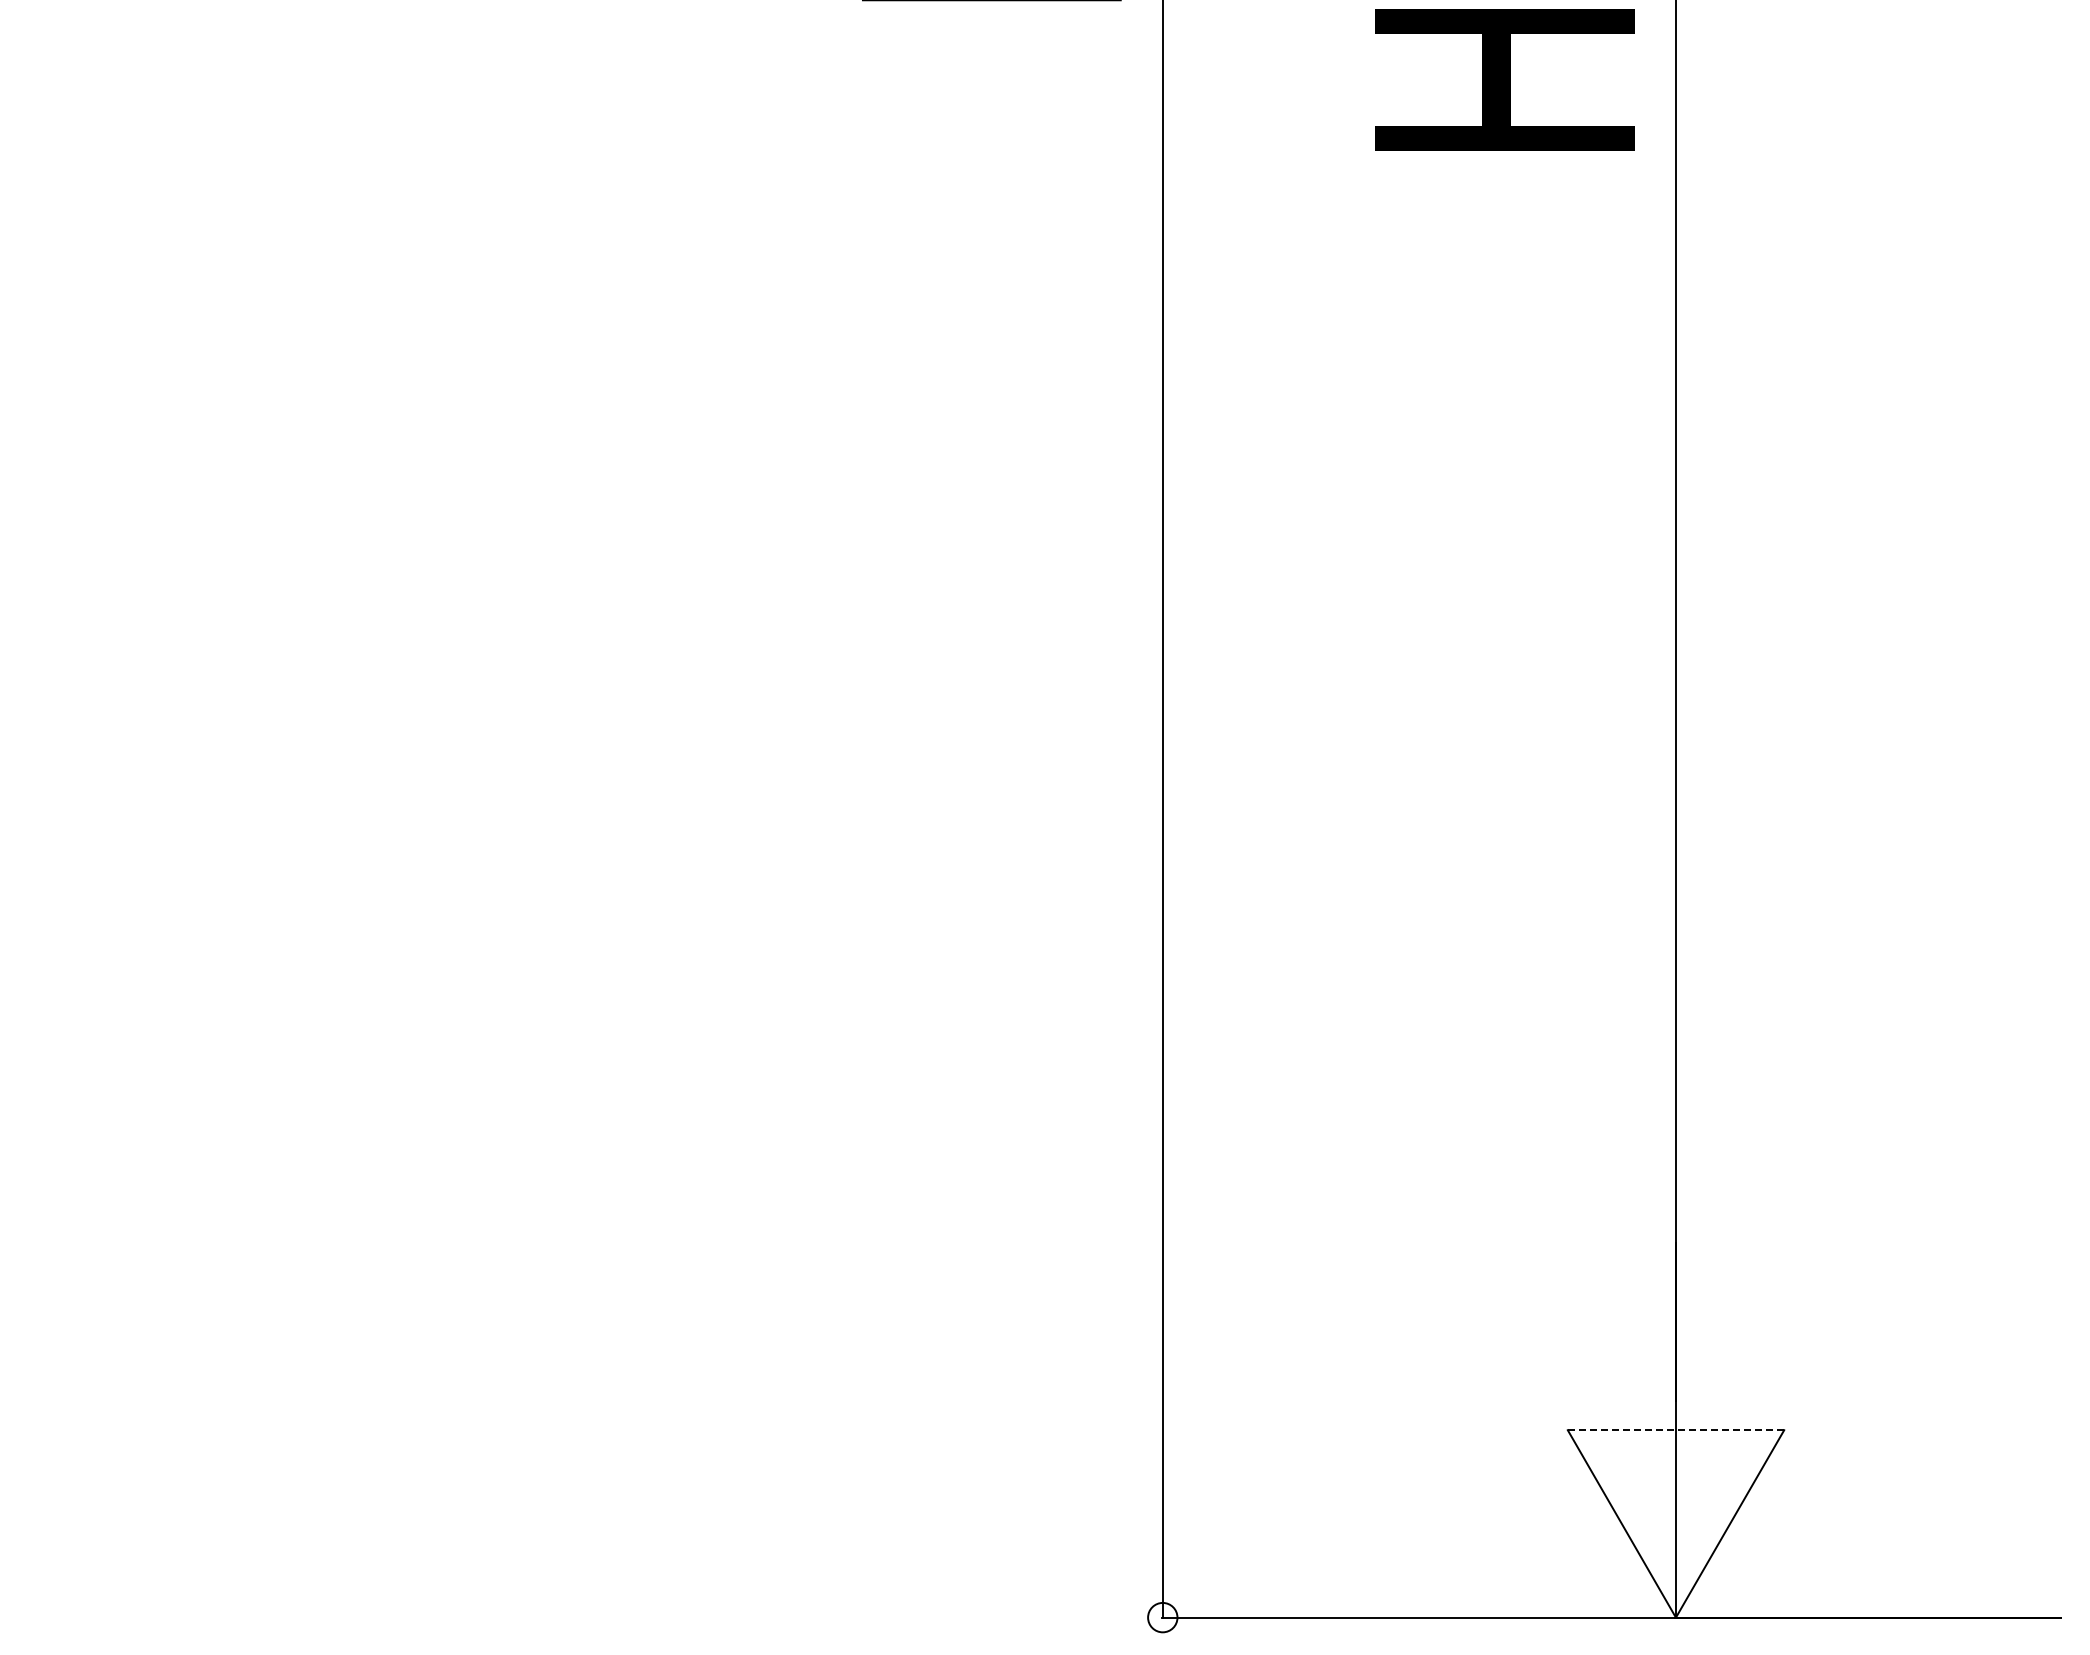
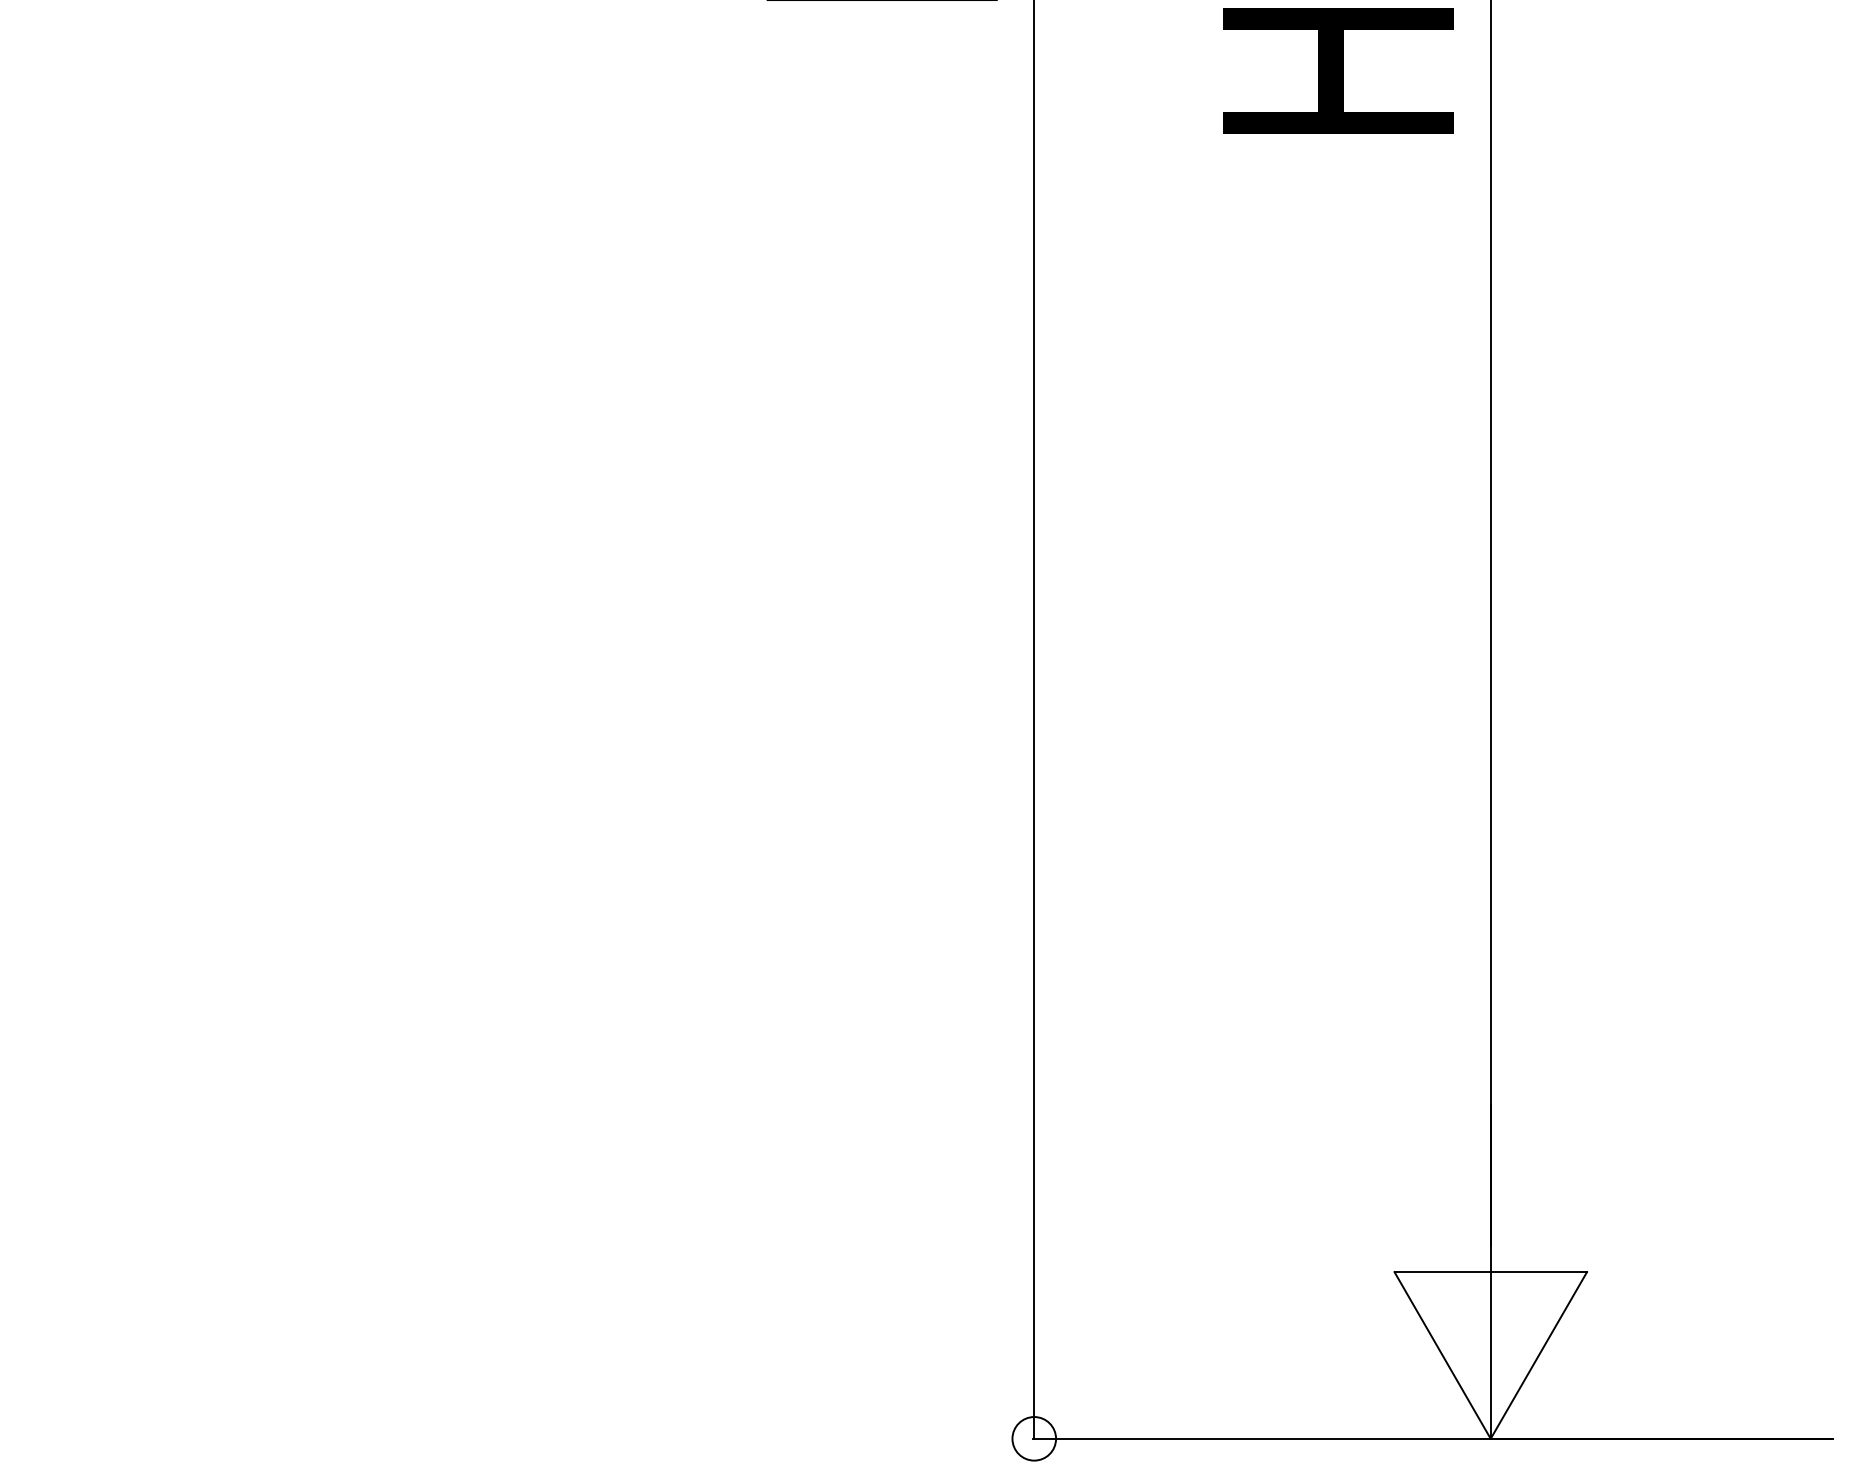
line: (1675, 1430) -> (1490, 1272), dashed -> solid
circle: (1162, 1617) -> (1034, 1438), size x1.67

